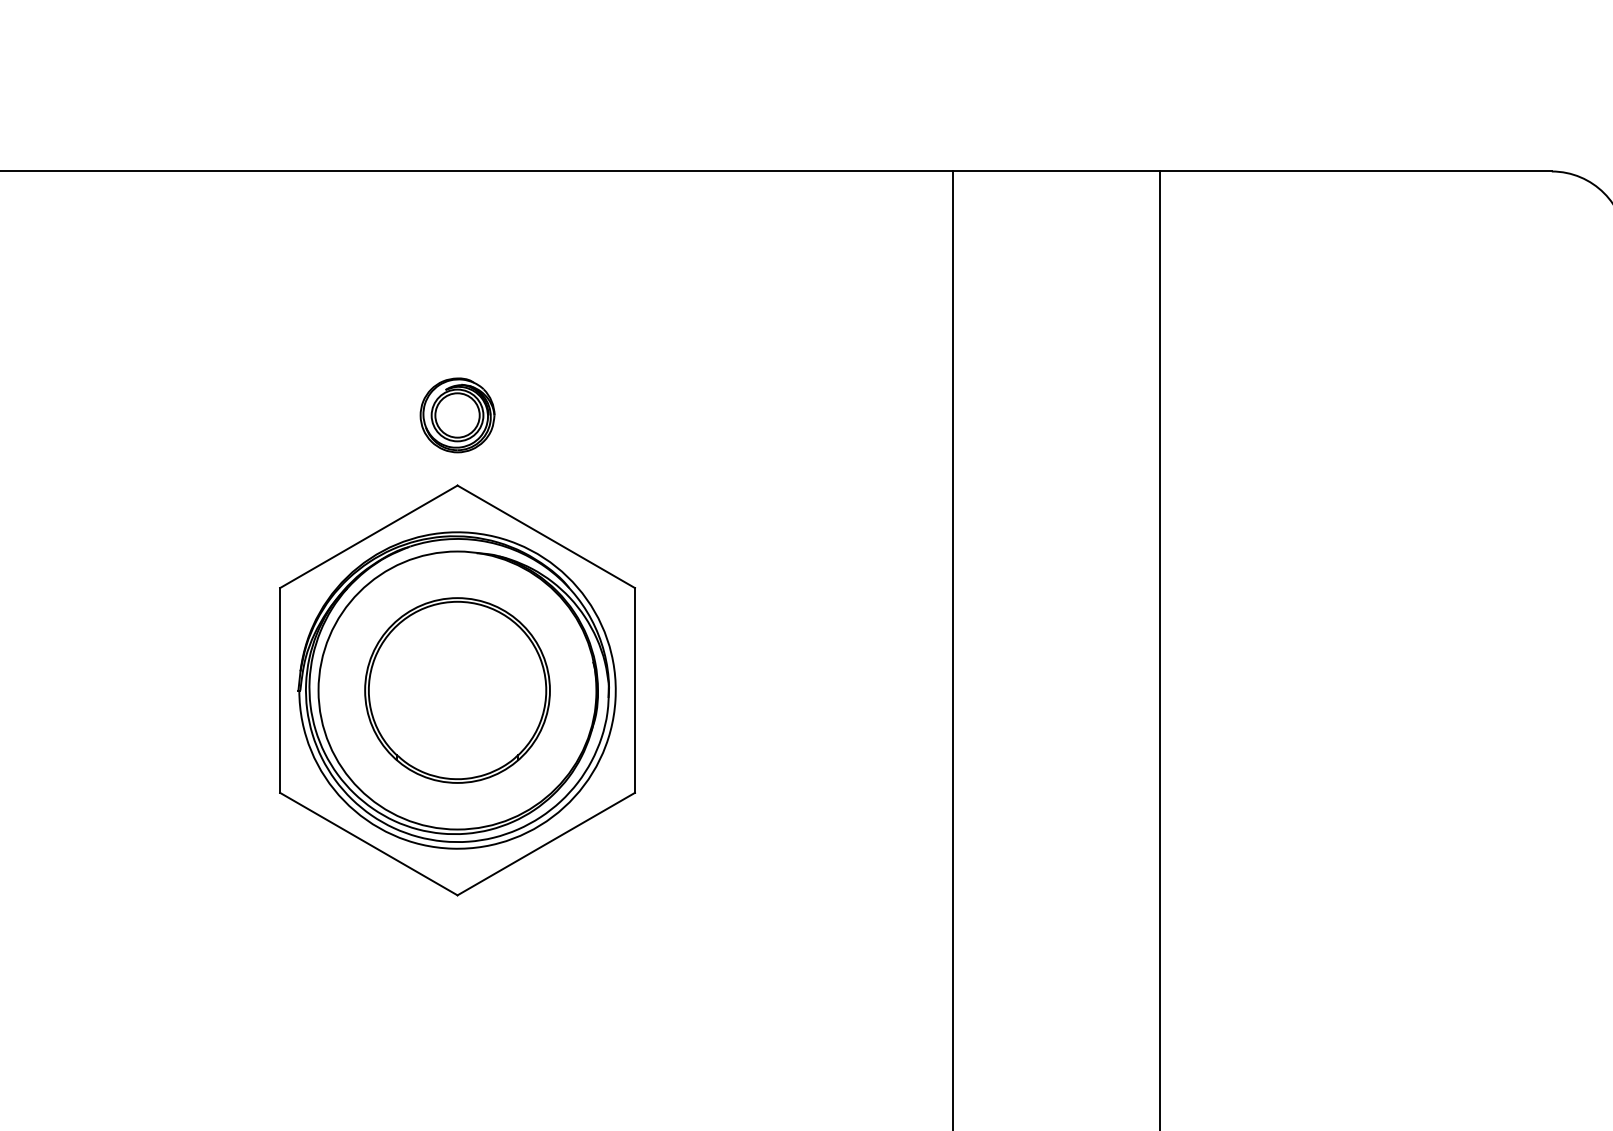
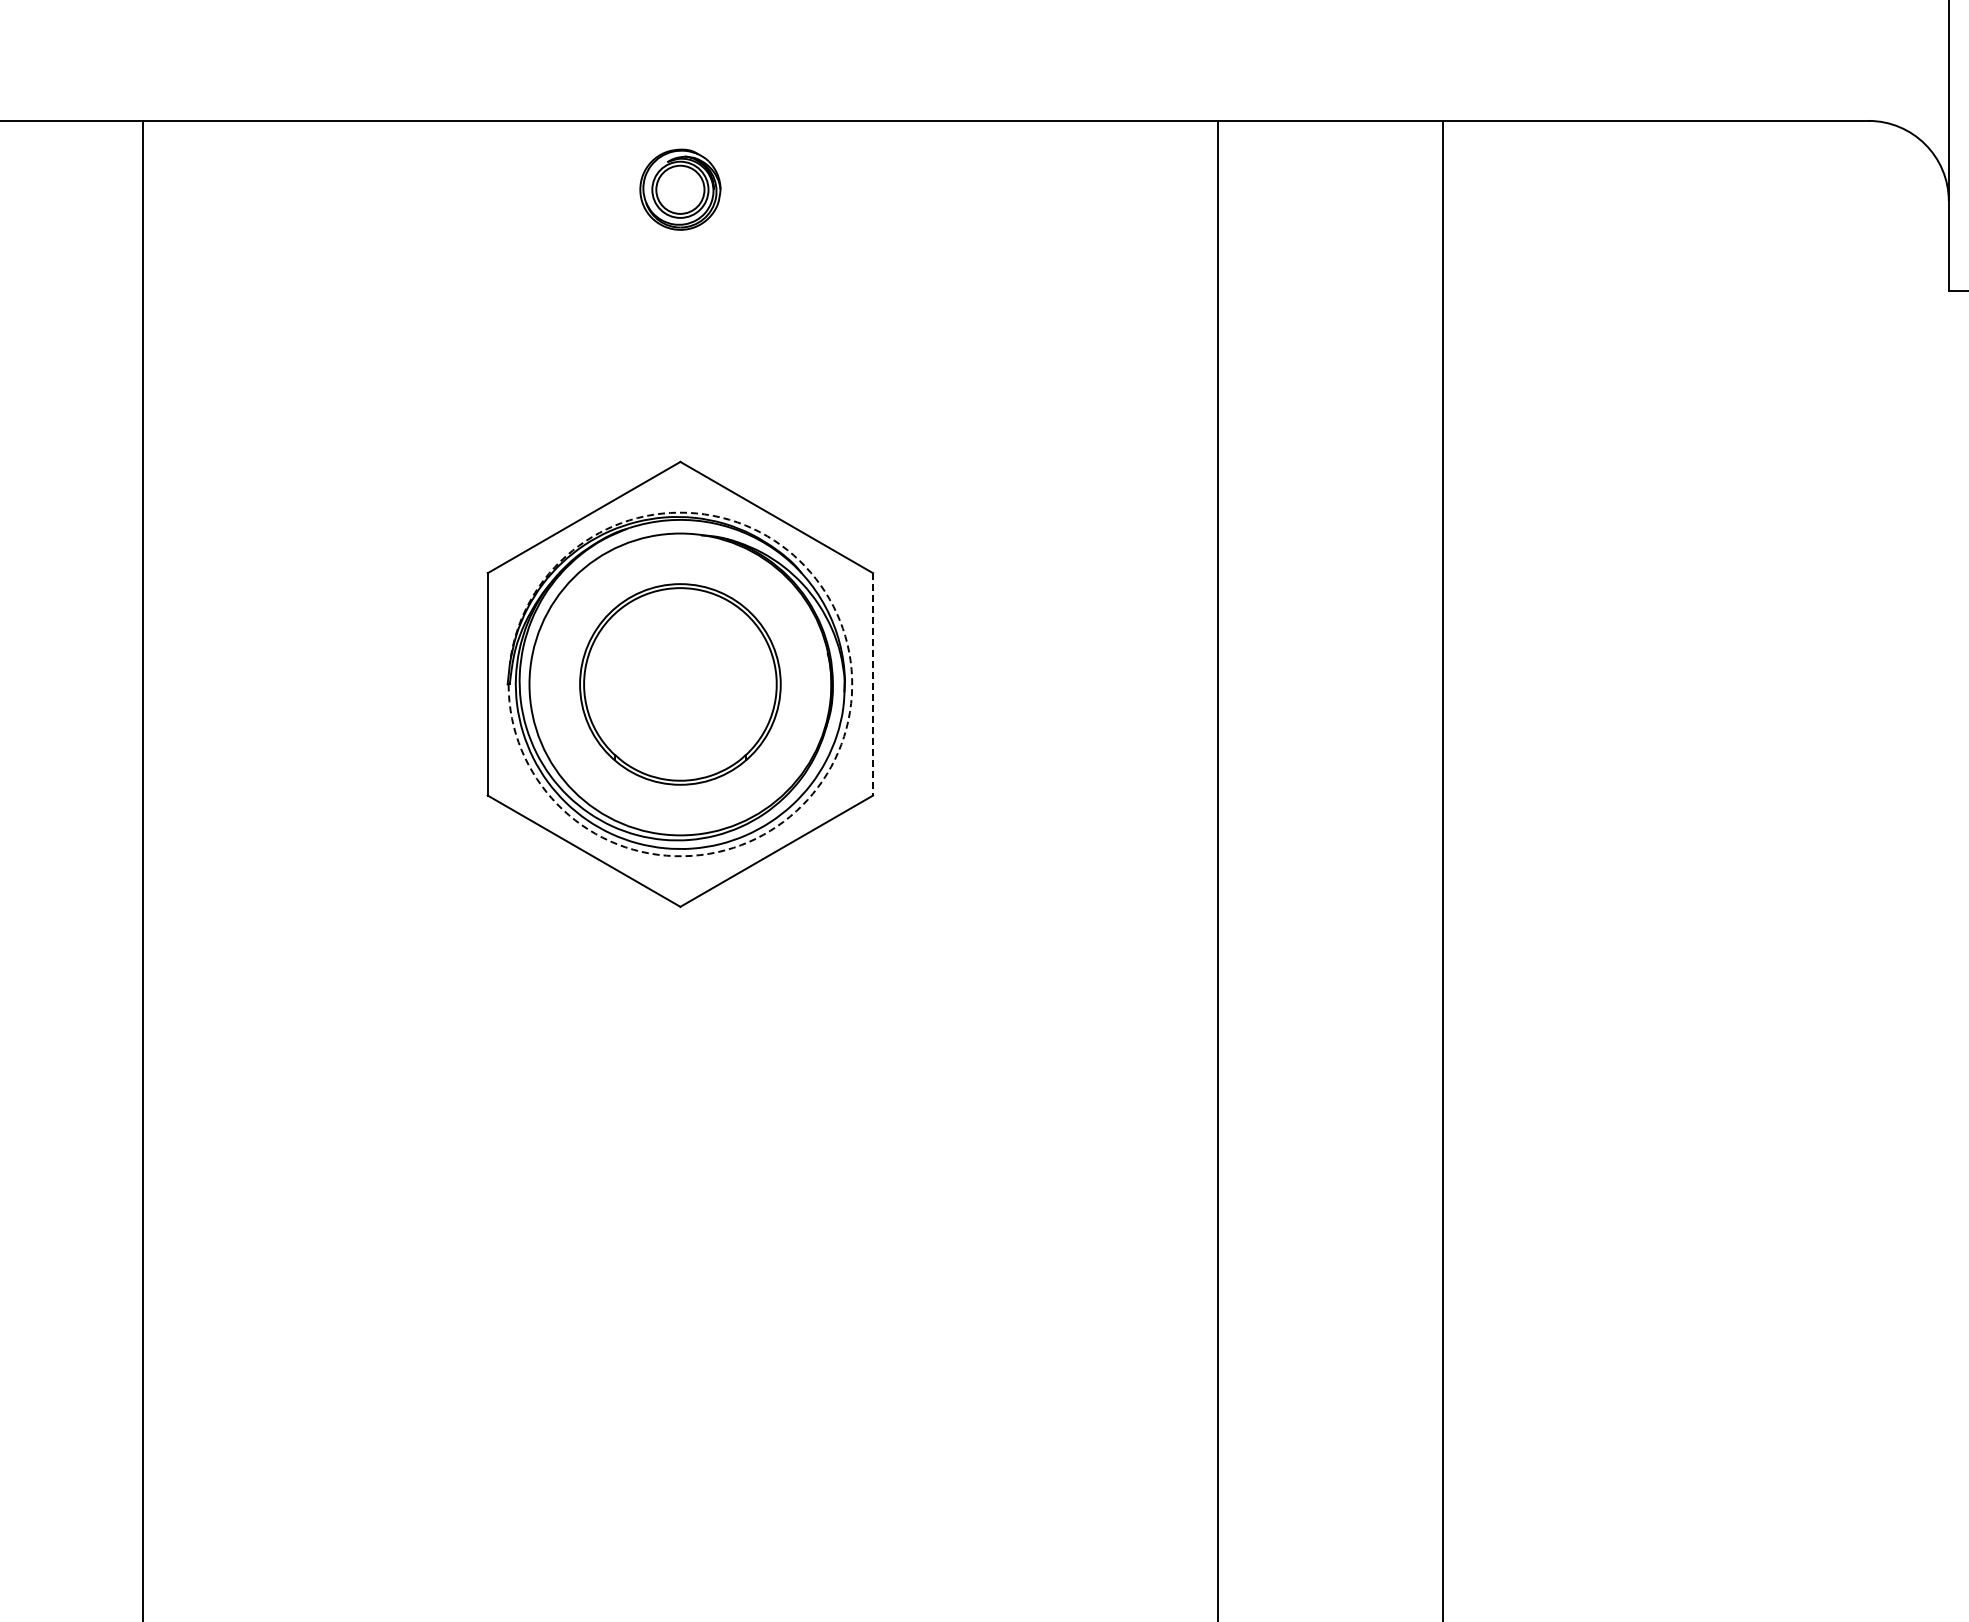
part: (457, 415) -> (680, 189), moved
line: (635, 690) -> (873, 684), solid -> dashed
arc: (615, 699) -> (851, 694), solid -> dashed

